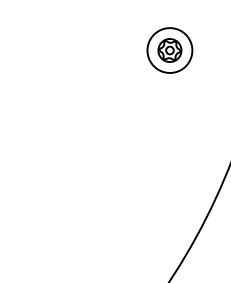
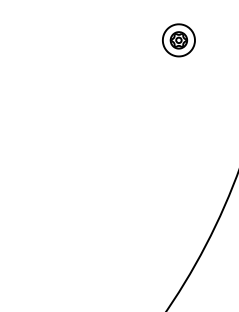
part: (169, 50) -> (178, 40), size x0.71

